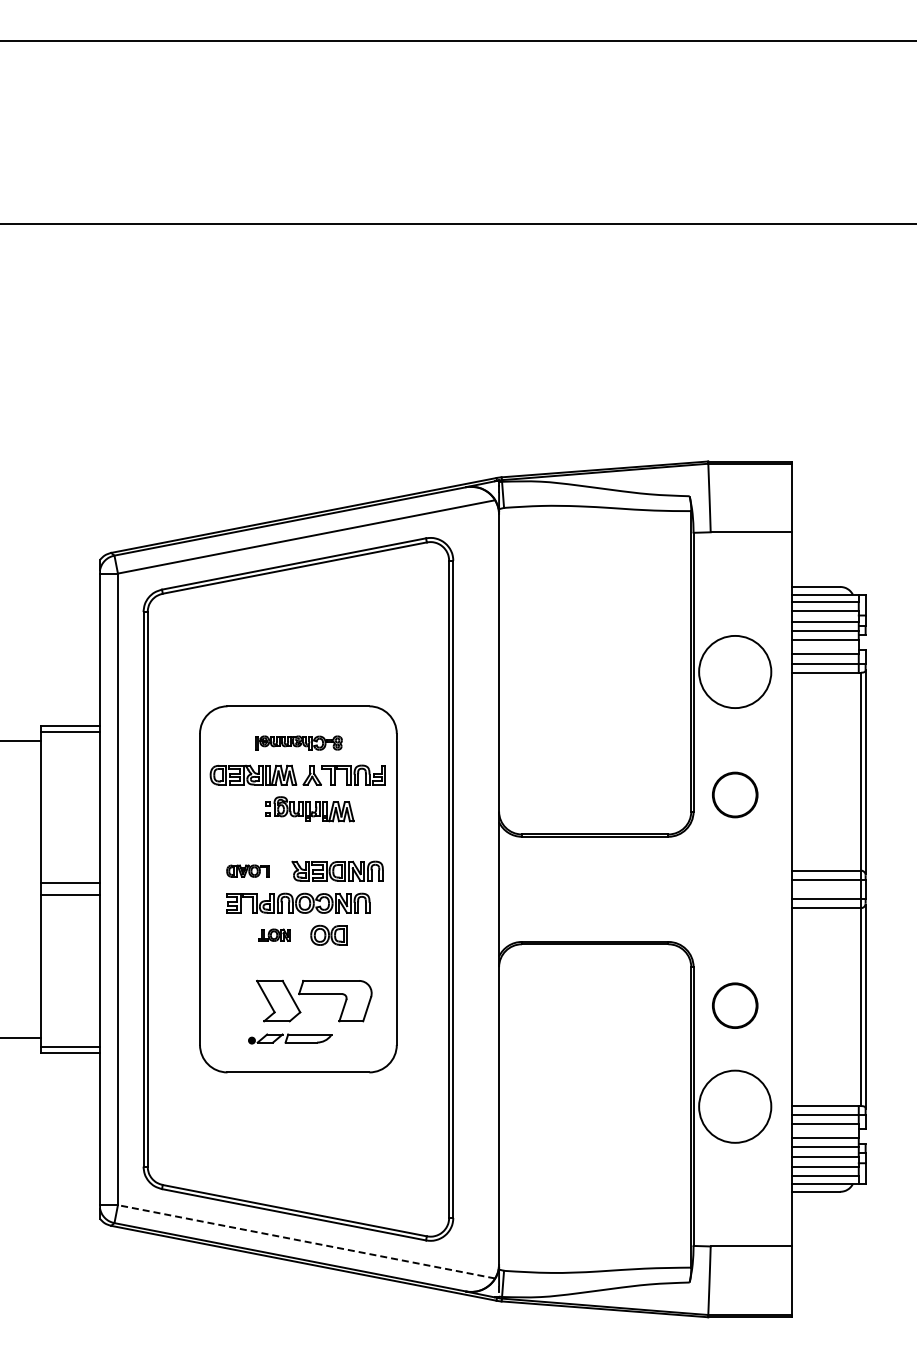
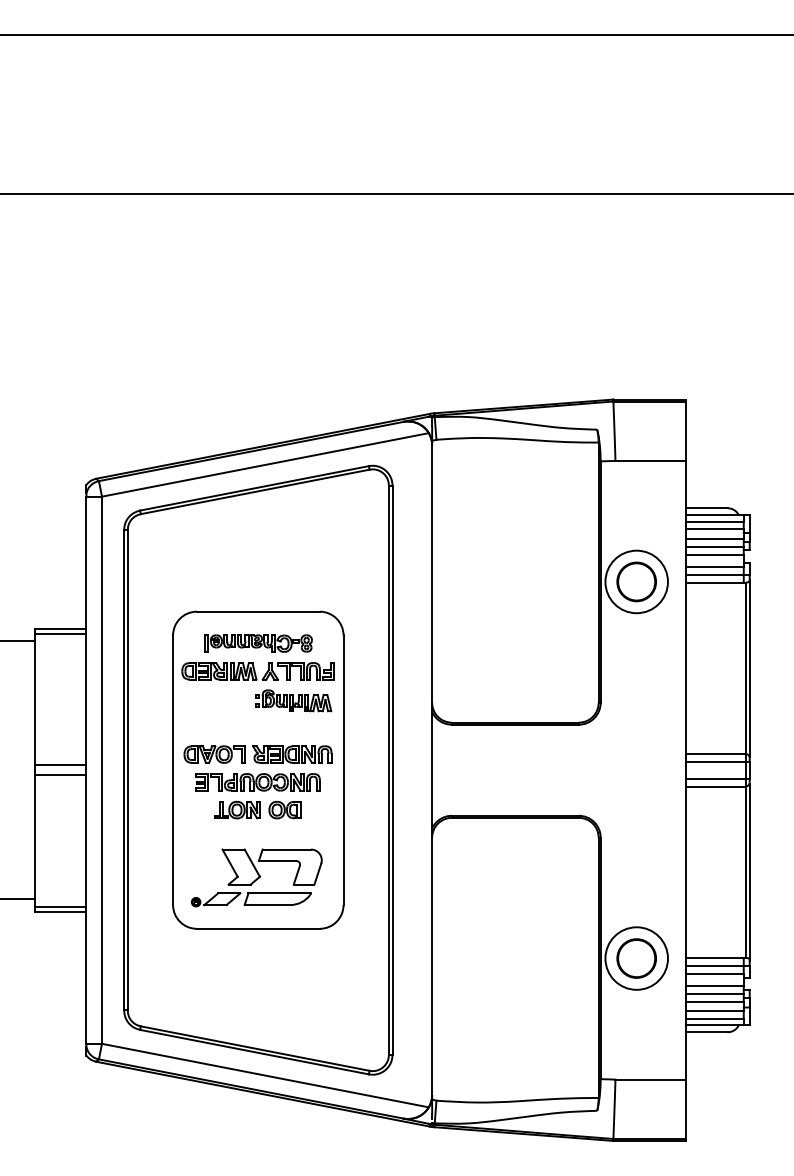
part: (298, 742) -> (258, 643), size x1.43
part: (735, 794) -> (636, 581), moved
part: (309, 809) -> (293, 701), moved
part: (247, 870) -> (214, 753), size x1.67
part: (274, 934) -> (237, 809), size x1.67
circle: (735, 1005) -> (636, 958), moved
part: (289, 1038) -> (250, 899), size x1.67
line: (306, 1241) -> (265, 1075), dashed -> solid

